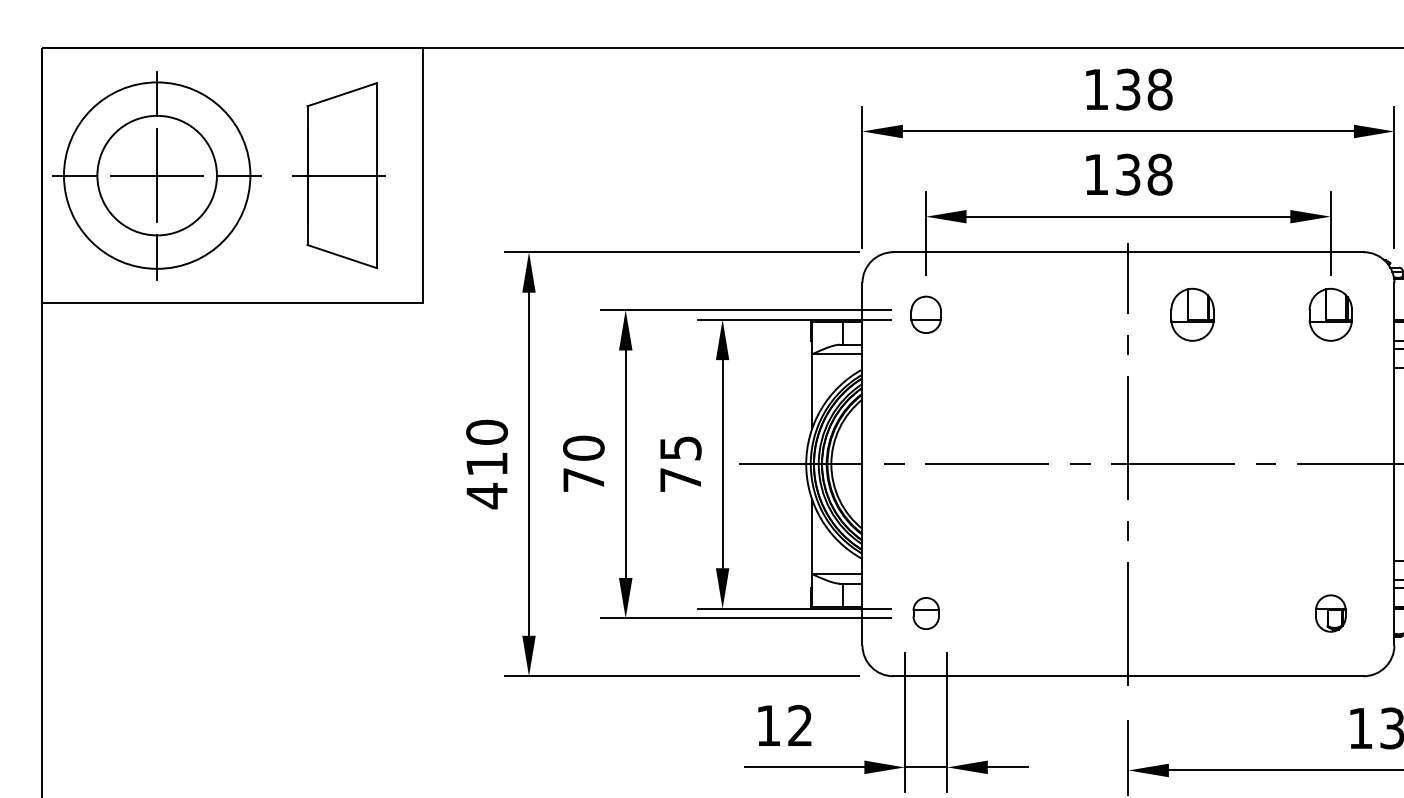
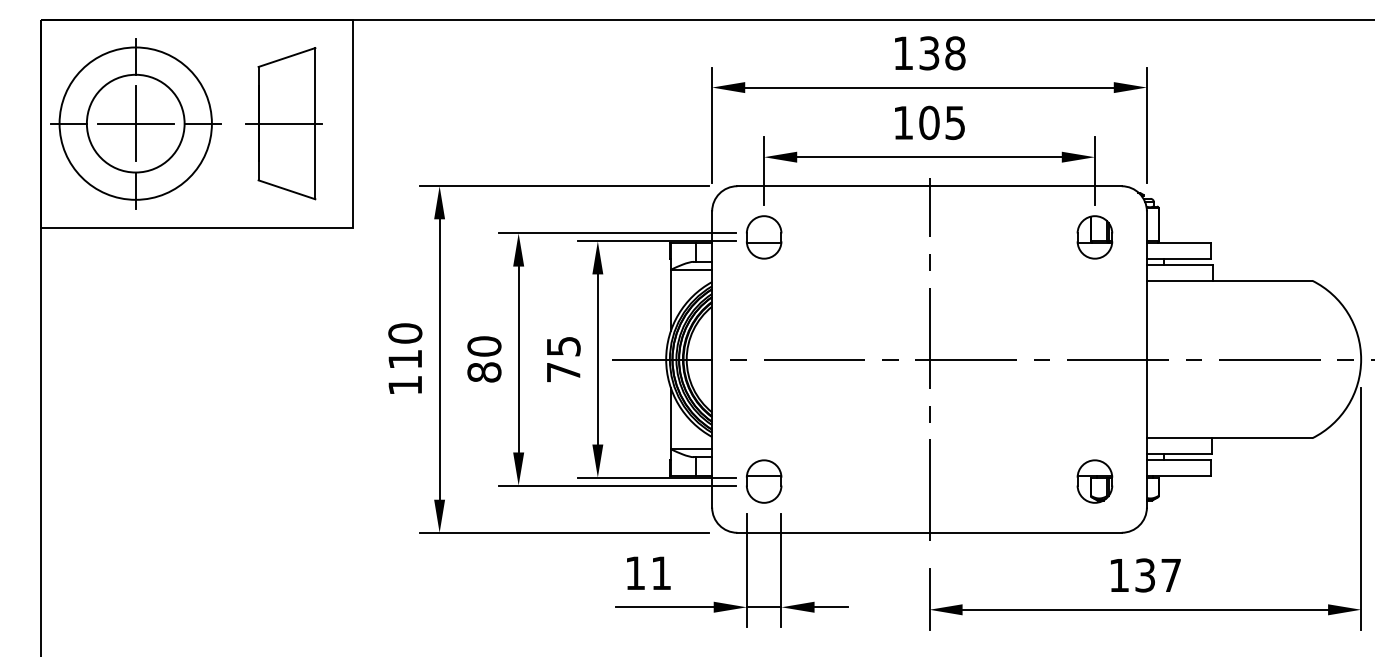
text: (1144, 174) -> (942, 122), 138 -> 105
part: (926, 314) -> (764, 237), size x1.43
part: (1192, 314) -> (981, 237), removed
text: (583, 480) -> (484, 372), 70 -> 80
text: (486, 496) -> (404, 385), 410 -> 110
part: (926, 613) -> (764, 481), size x1.67
part: (1330, 613) -> (1094, 481), size x1.43
text: (799, 724) -> (660, 572), 12 -> 11

